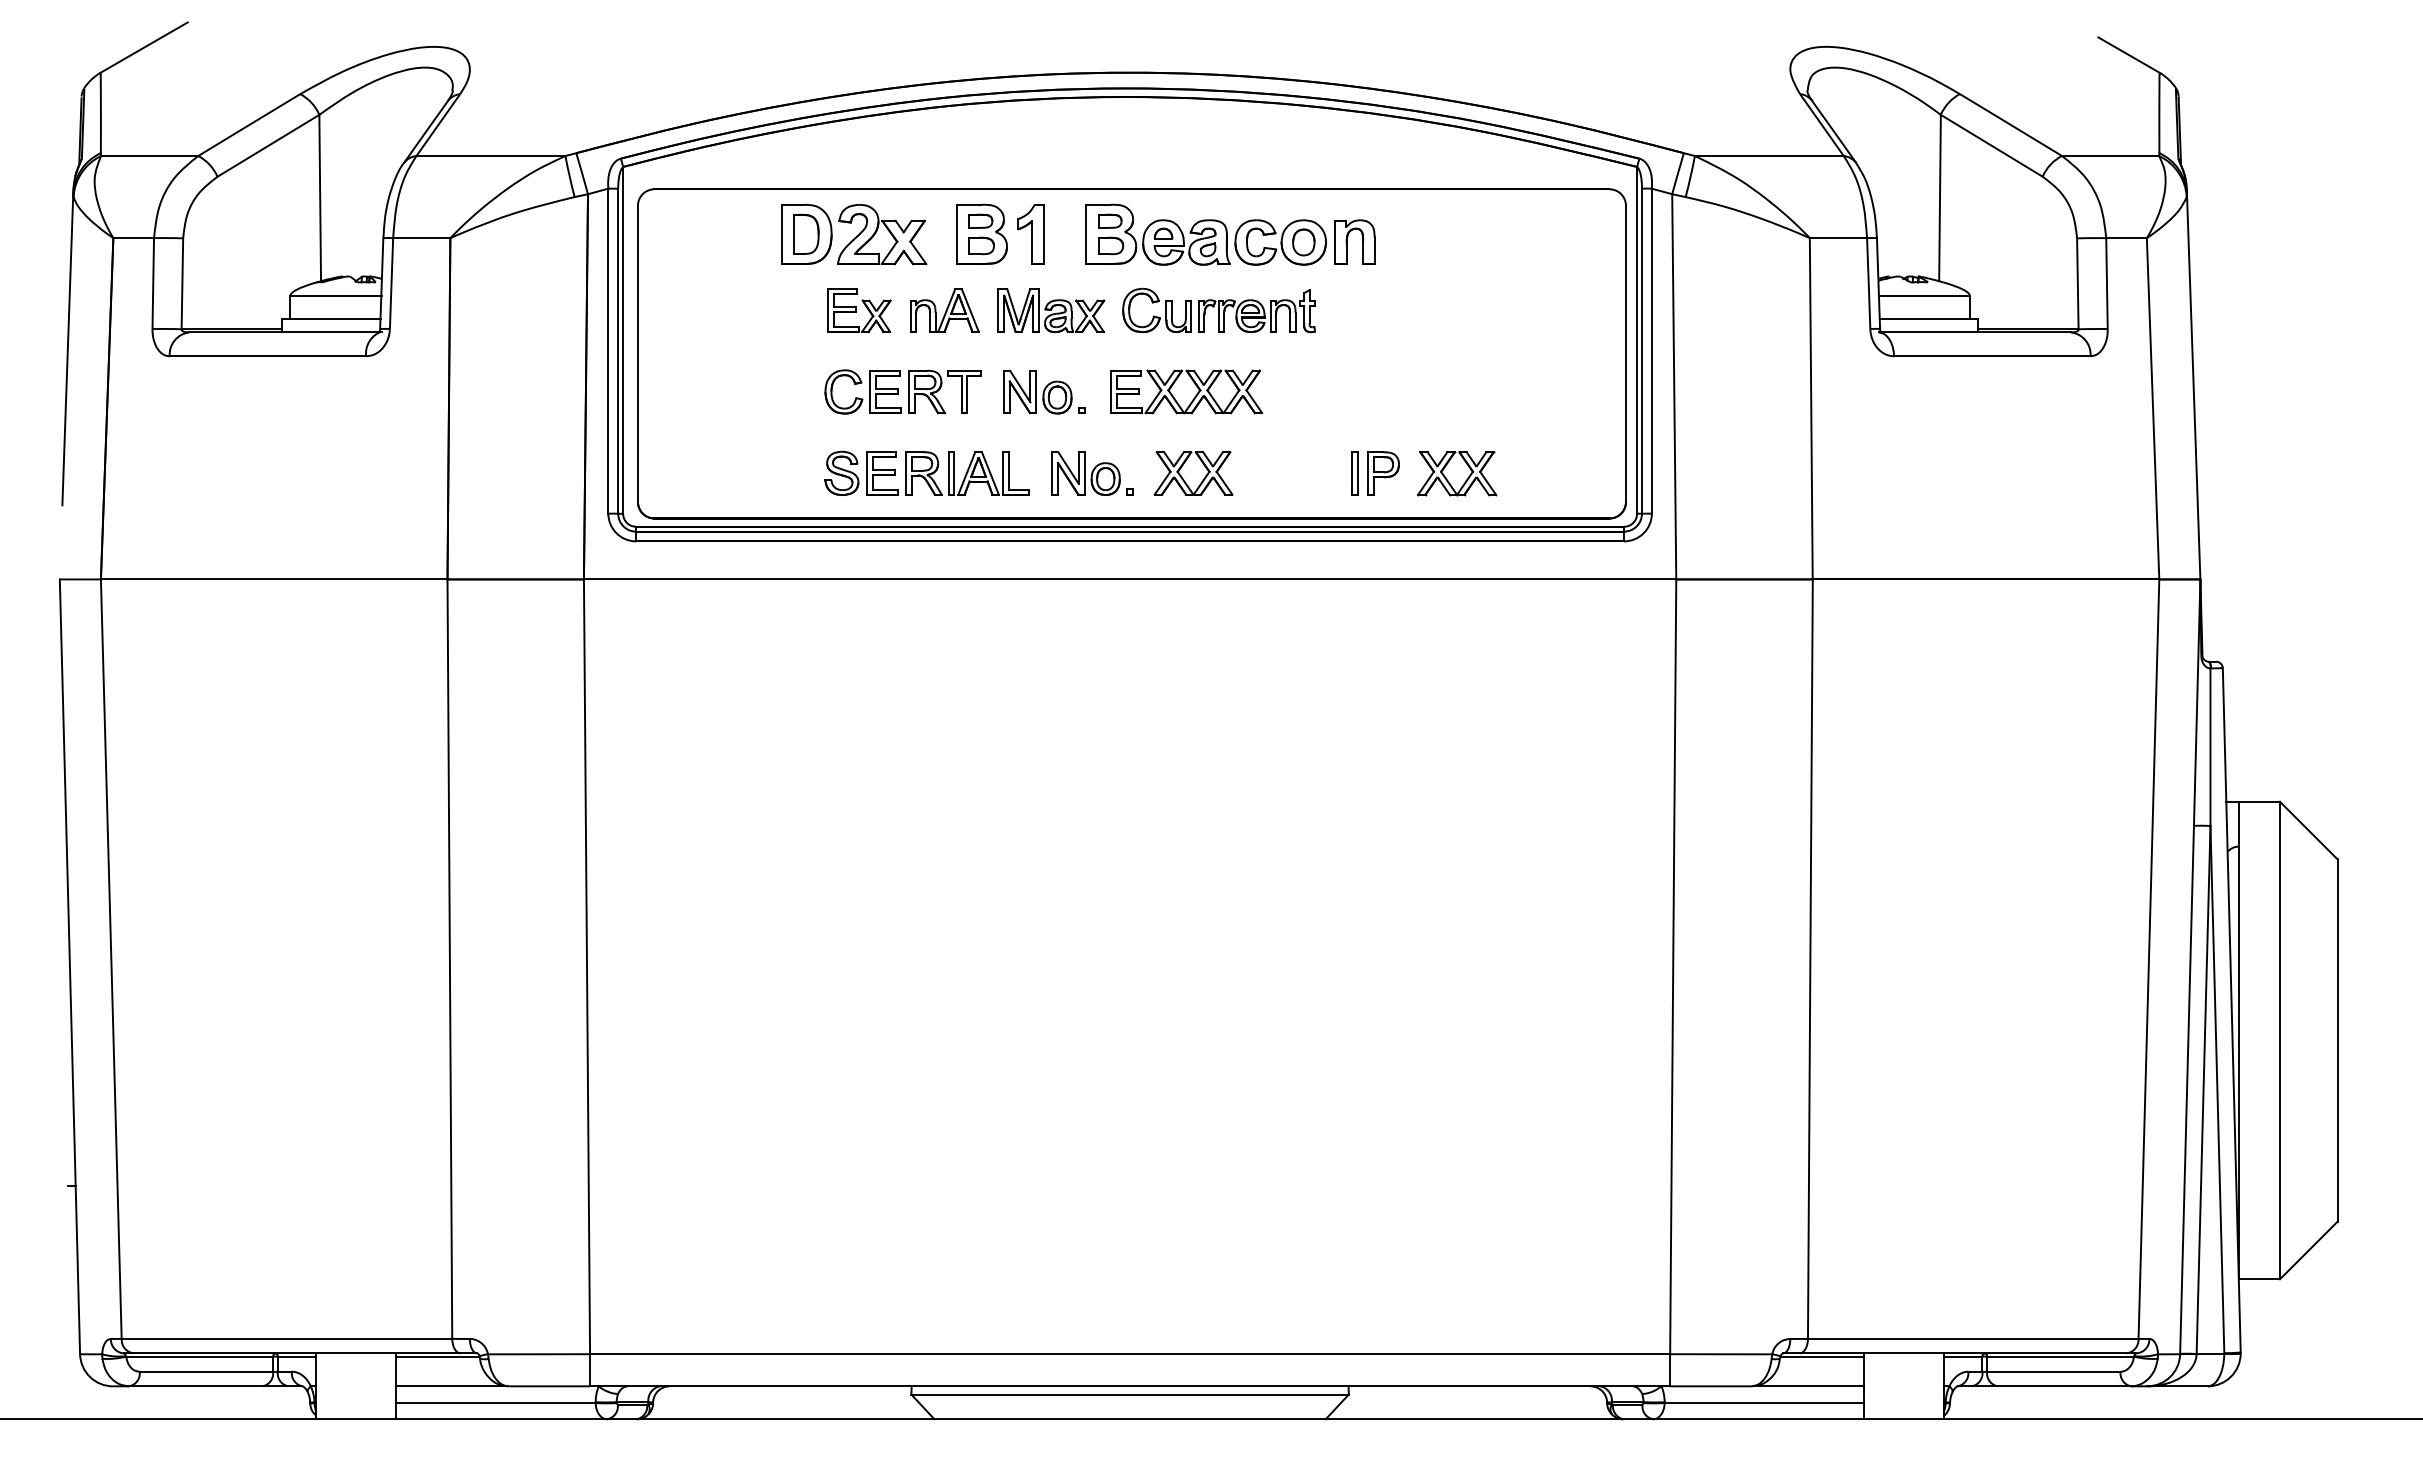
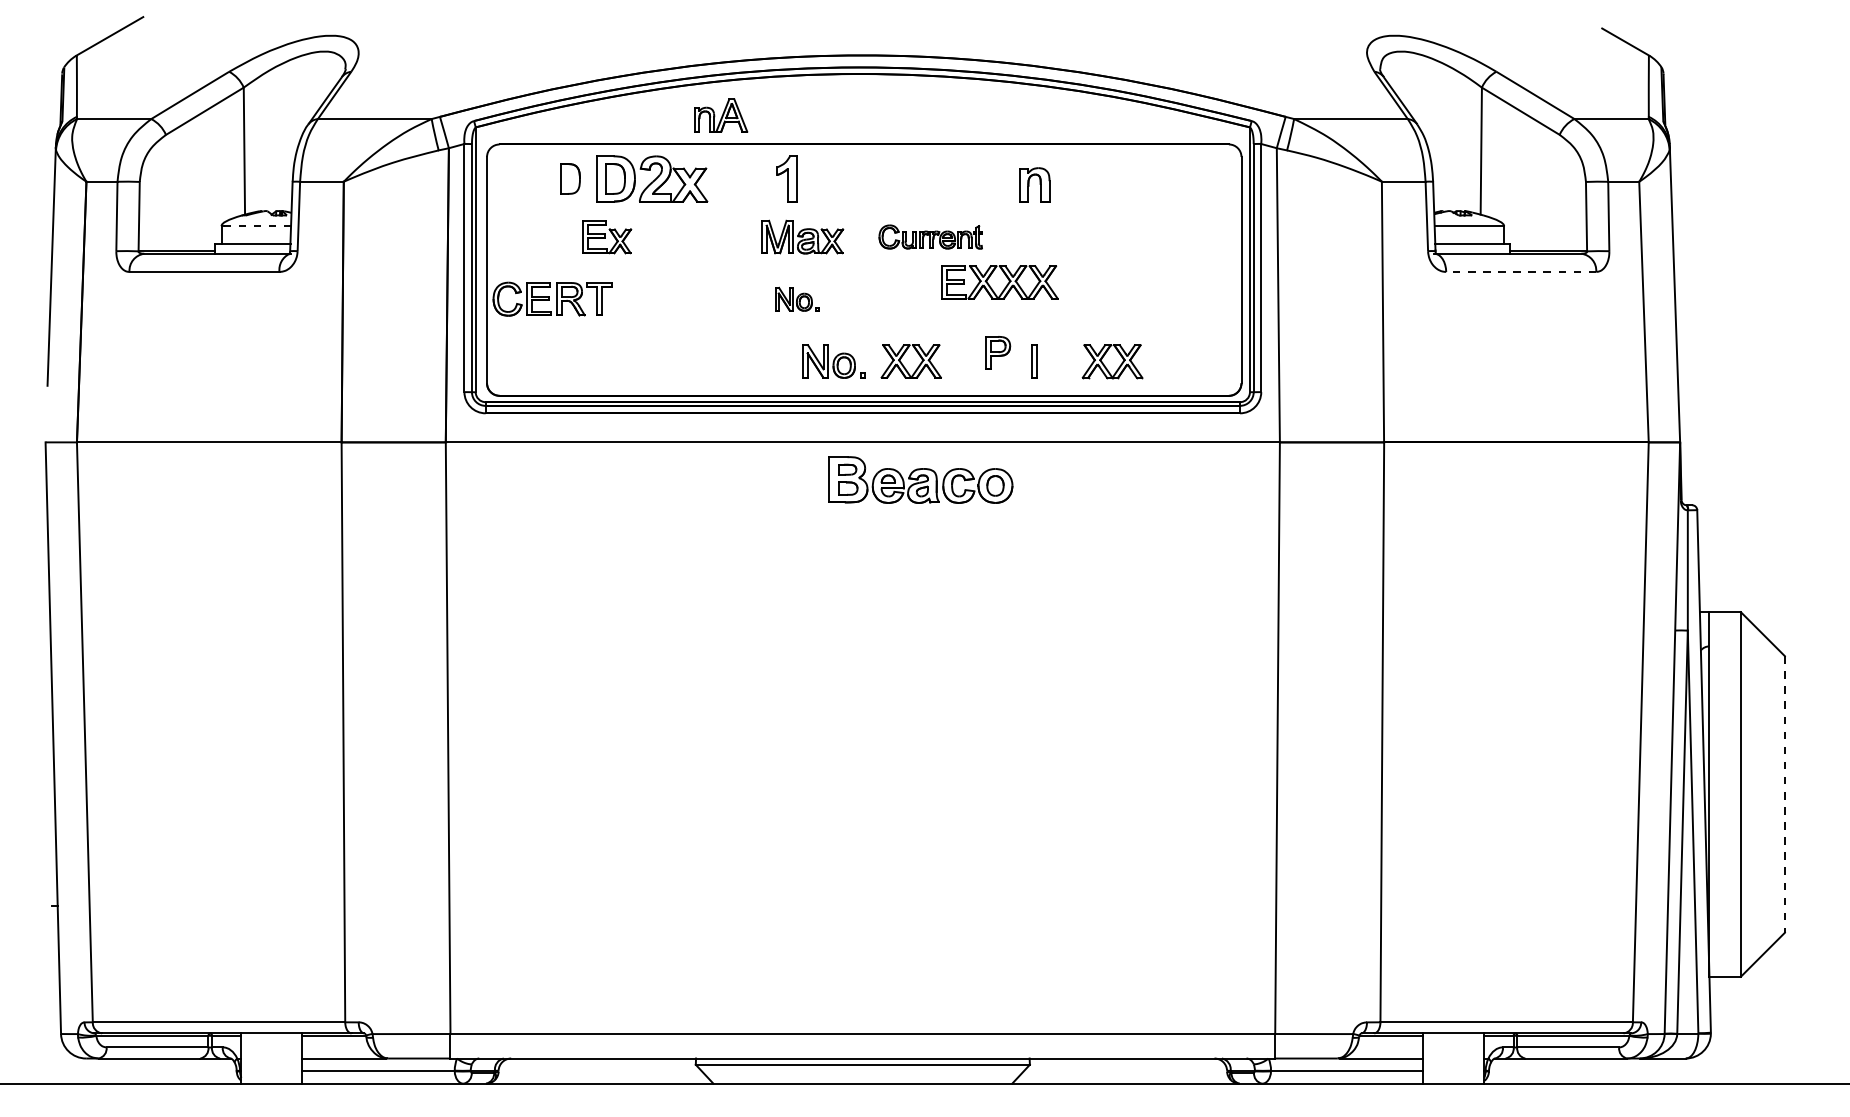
part: (747, 233) -> (570, 178), added
part: (981, 233) -> (749, 178), removed
part: (1205, 234) -> (920, 479), moved
line: (336, 296) -> (256, 226), solid -> dashed
part: (859, 310) -> (607, 237), moved
part: (944, 310) -> (721, 115), moved
part: (1218, 310) -> (930, 237), size x0.7
line: (1991, 356) -> (1520, 272), solid -> dashed
part: (902, 391) -> (552, 298), moved
part: (1044, 391) -> (797, 298), size x0.7
part: (1194, 396) -> (1005, 285), moved
part: (926, 472) -> (707, 360), removed
part: (1383, 473) -> (998, 353), moved
line: (2337, 1041) -> (1784, 795), solid -> dashed

